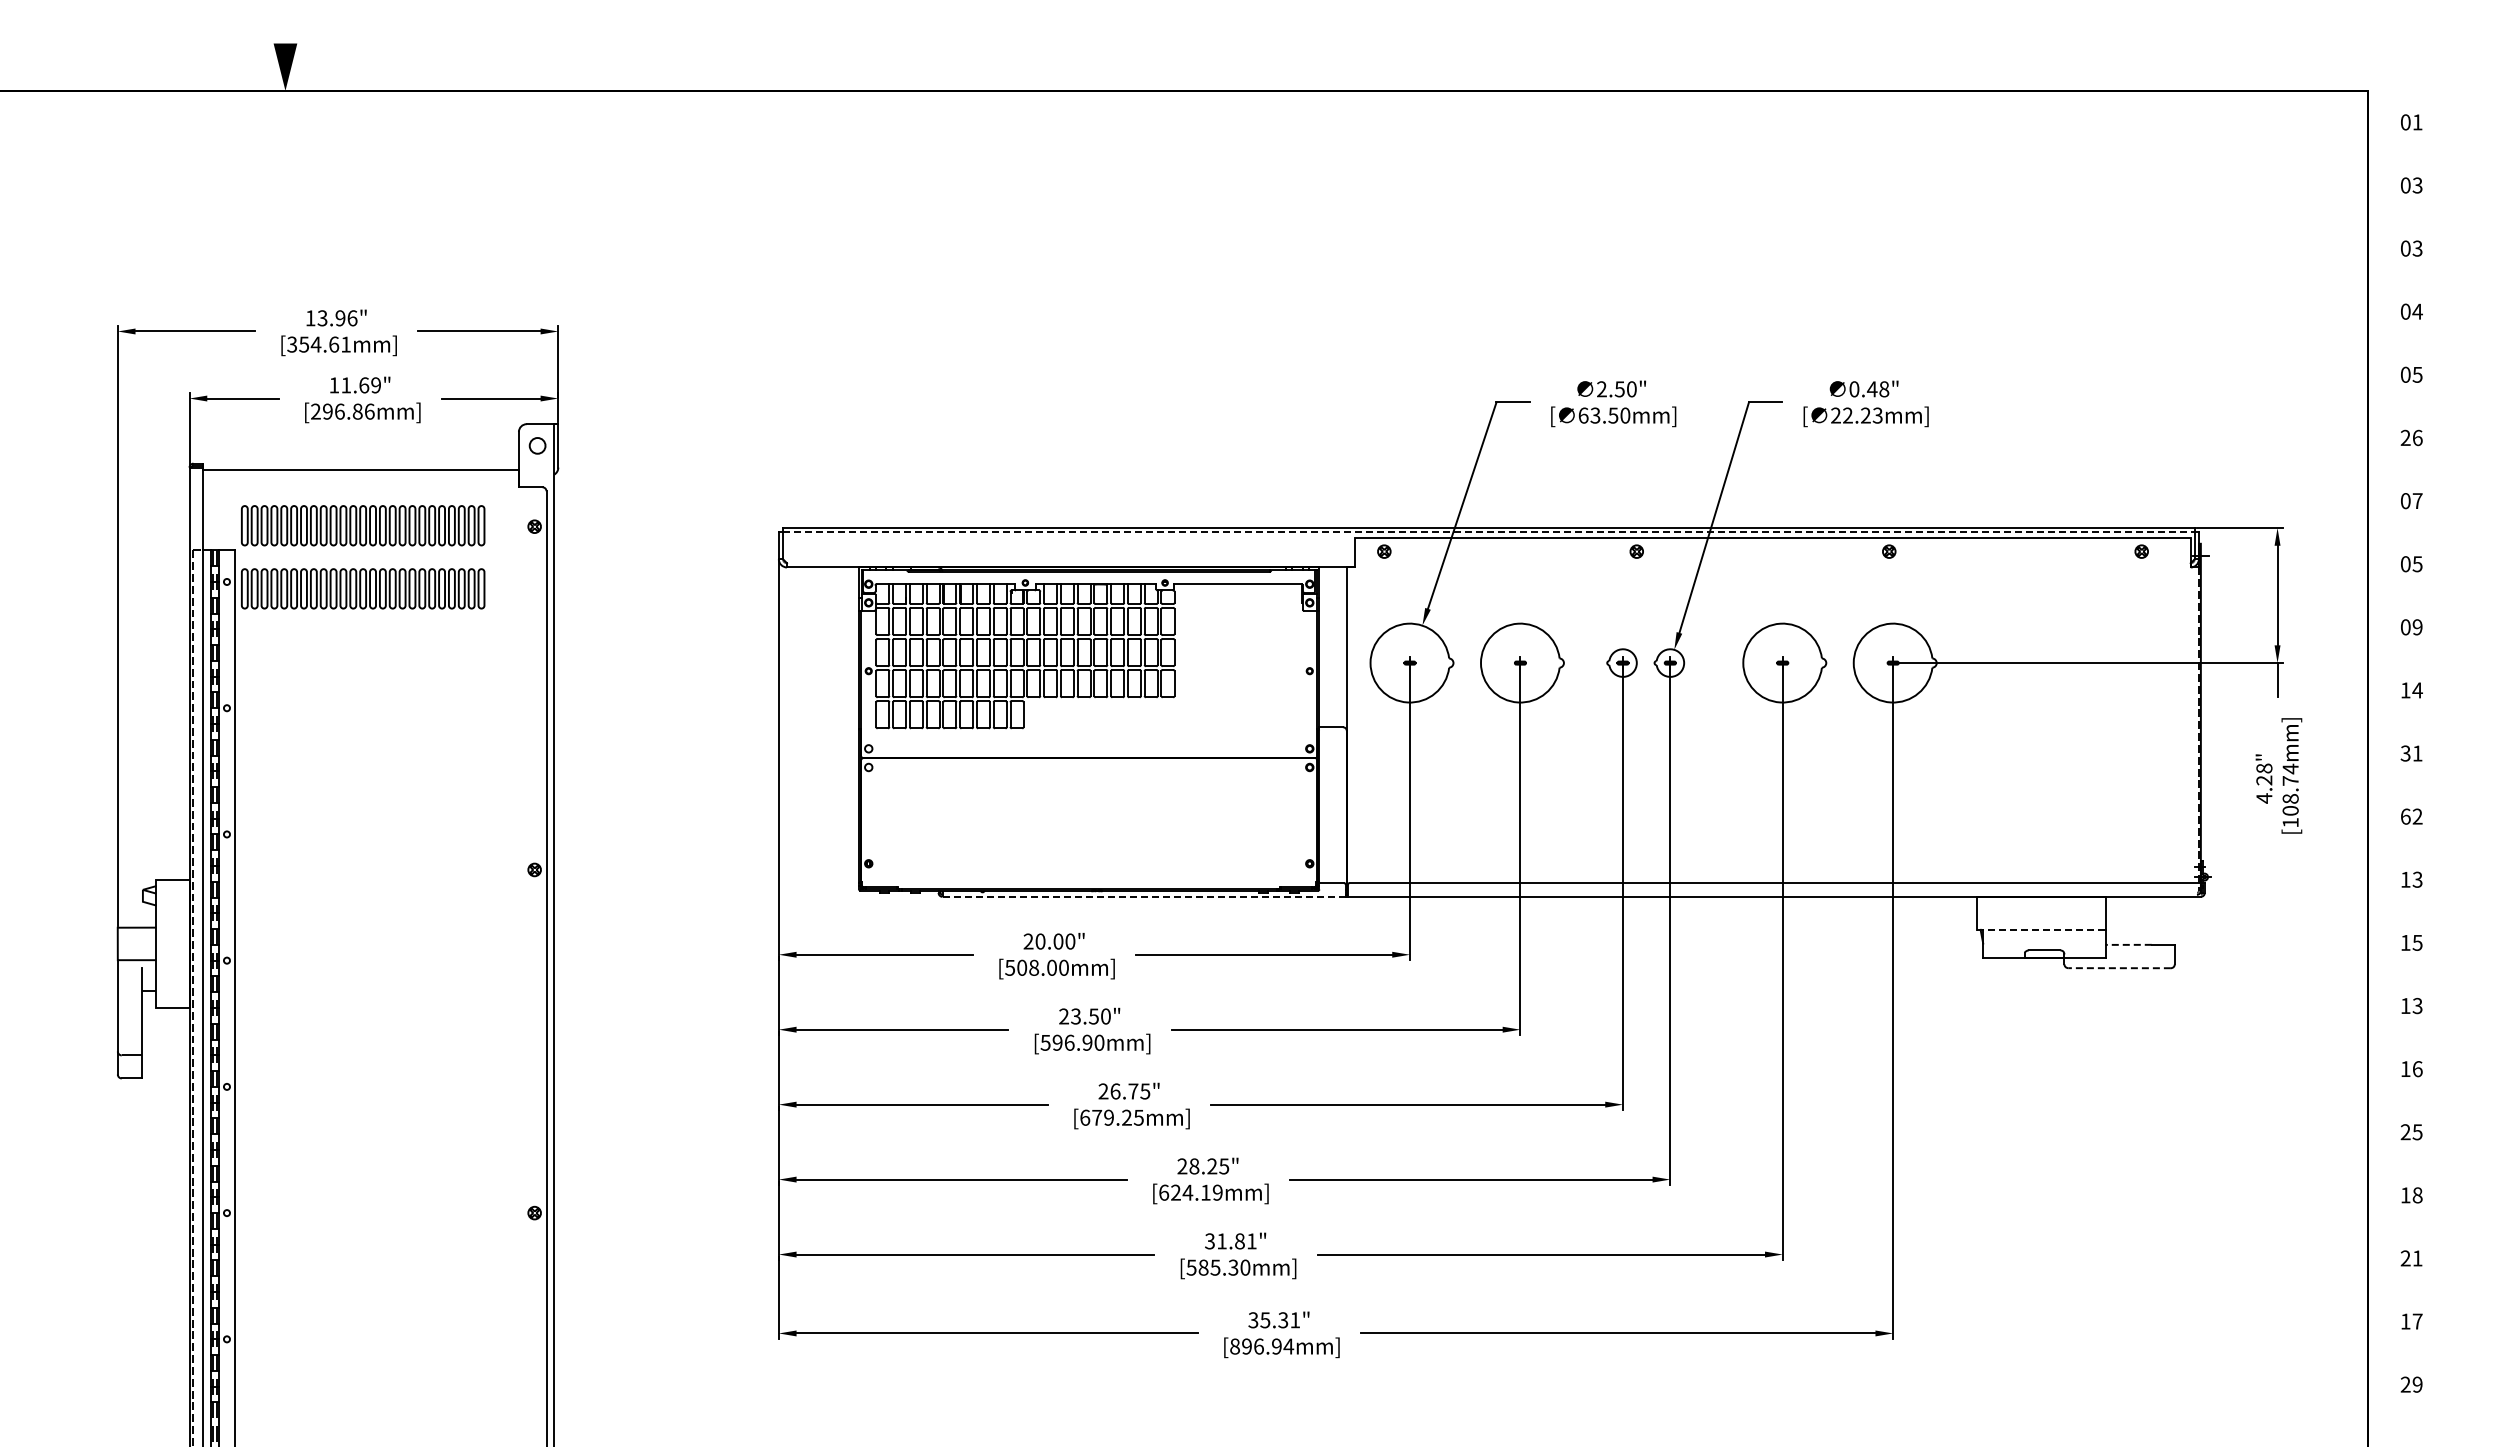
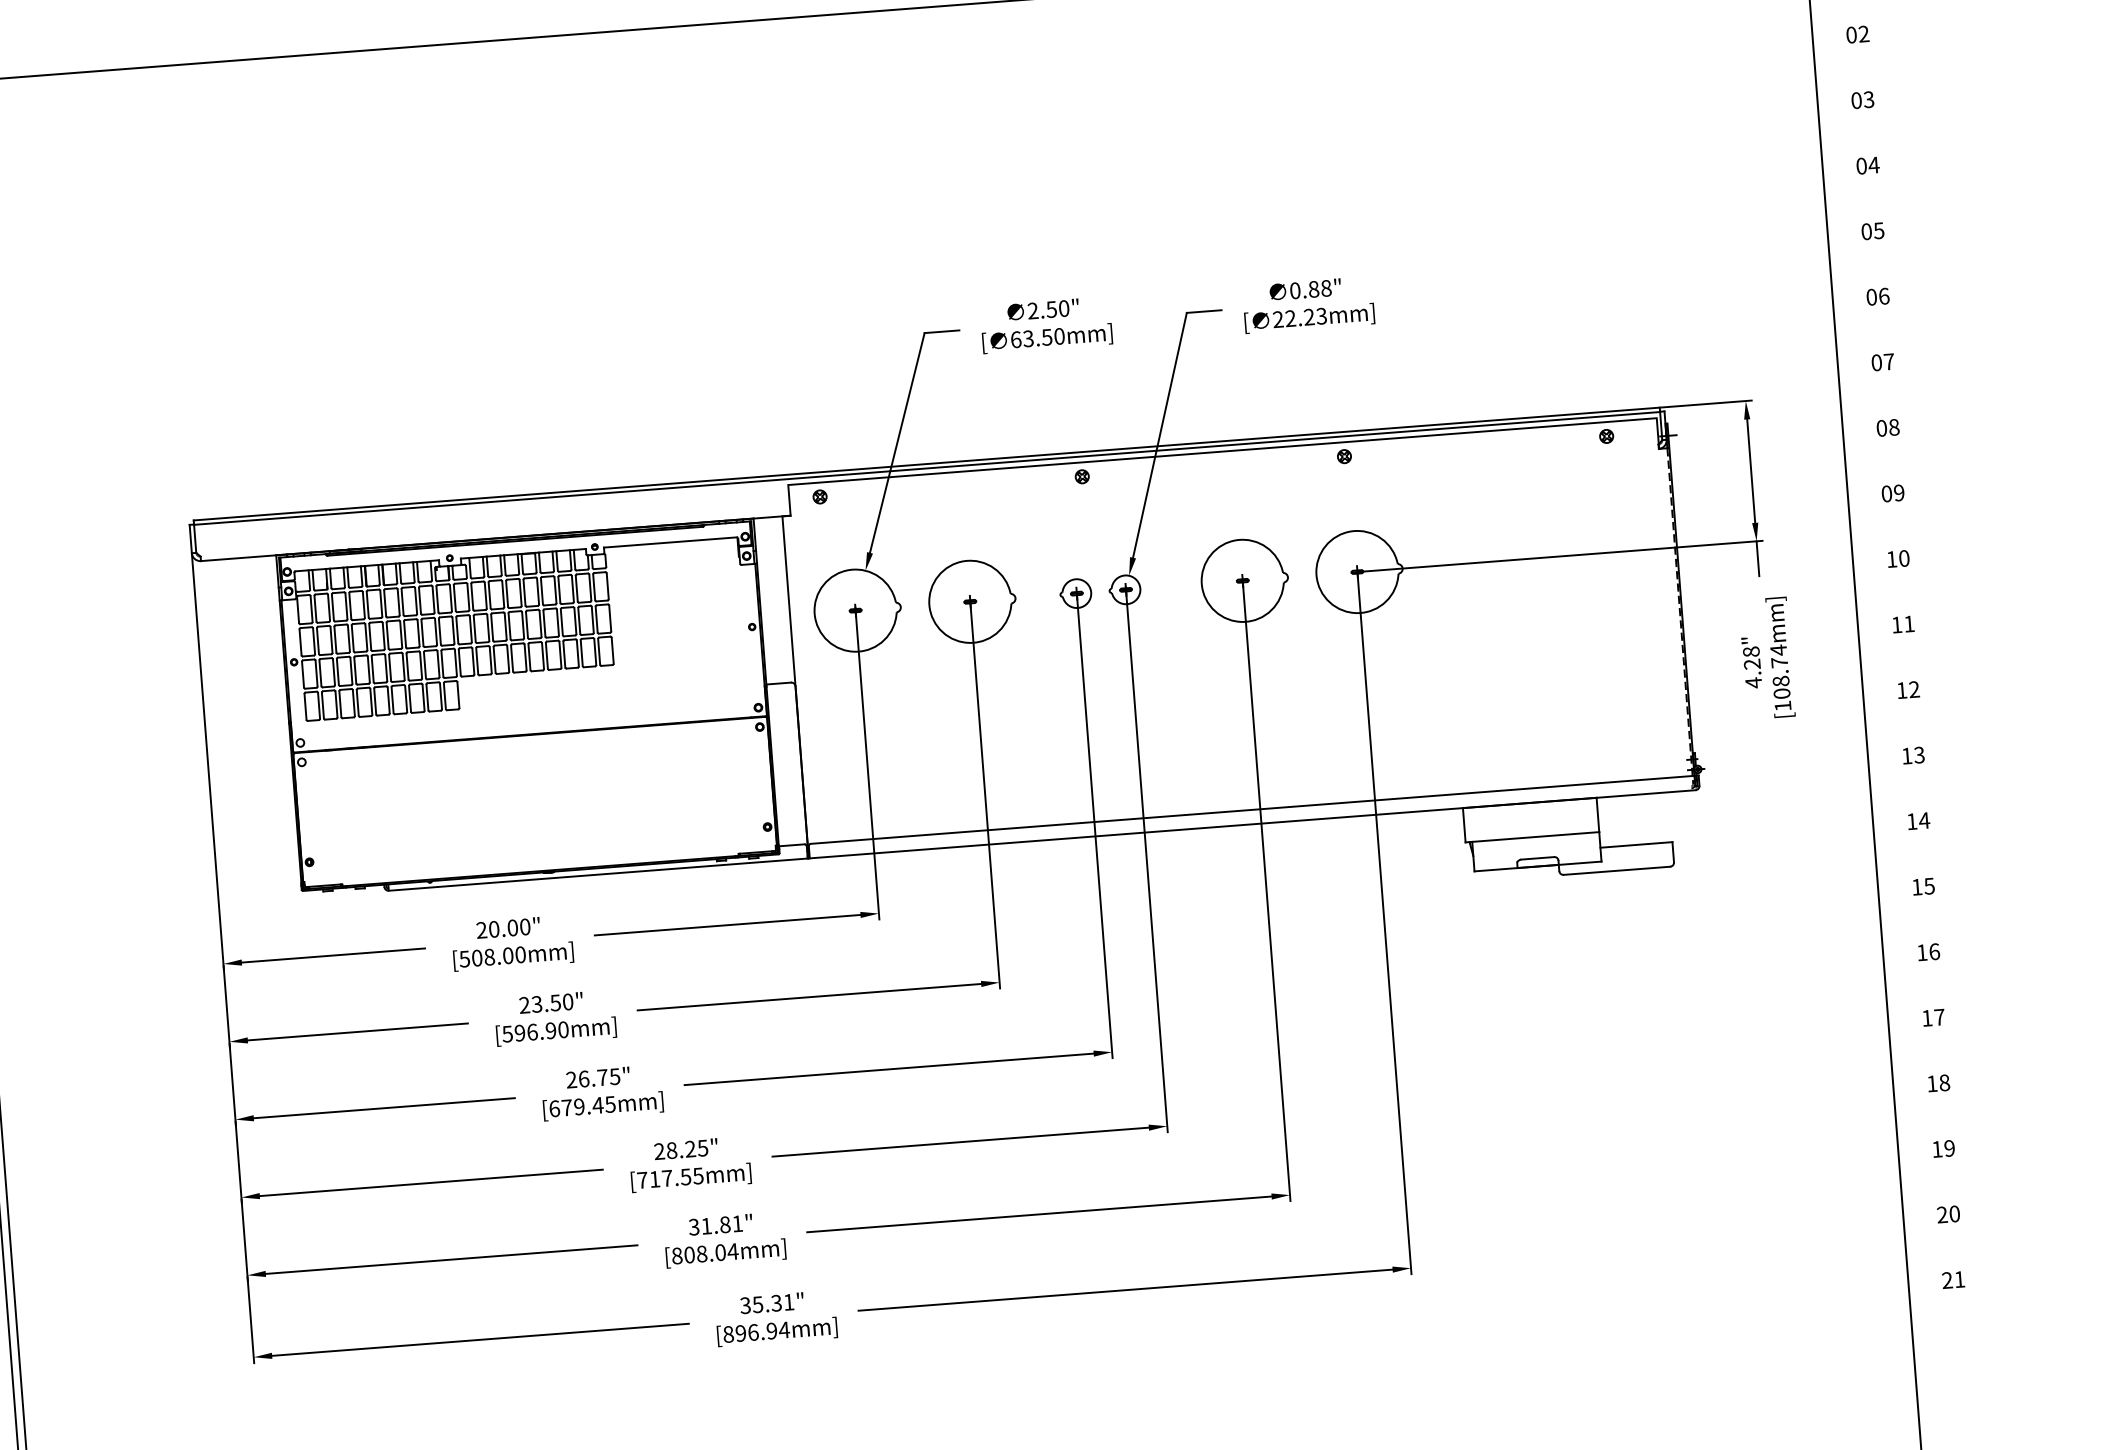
text: (2417, 185) -> (1863, 34), 03 -> 02
text: (1871, 389) -> (1313, 289), 0.48" -> 0.88"
text: (2405, 438) -> (1871, 297), 26 -> 06
line: (1488, 532) -> (926, 468), dashed -> solid
text: (2417, 564) -> (1894, 427), 05 -> 08
text: (2417, 690) -> (1904, 558), 14 -> 10
text: (2405, 753) -> (1896, 624), 31 -> 11
text: (2405, 816) -> (1901, 690), 62 -> 12
line: (1144, 896) -> (598, 874), dashed -> solid
line: (2041, 929) -> (1532, 836), dashed -> solid
text: (2417, 942) -> (1924, 820), 15 -> 14
line: (2128, 944) -> (1624, 845), dashed -> solid
line: (2119, 968) -> (1616, 871), dashed -> solid
text: (2417, 1005) -> (1929, 885), 13 -> 15
text: (1126, 1117) -> (597, 1105), [679.25mm] -> [679.45mm]
text: (2411, 1132) -> (1933, 1018), 25 -> 17
text: (1190, 1192) -> (669, 1177), [624.19mm] -> [717.55mm]
text: (2411, 1258) -> (1943, 1148), 21 -> 19
text: (1218, 1267) -> (705, 1253), [585.30mm] -> [808.04mm]
text: (2411, 1321) -> (1948, 1214), 17 -> 20
text: (2417, 1384) -> (1959, 1279), 29 -> 21

